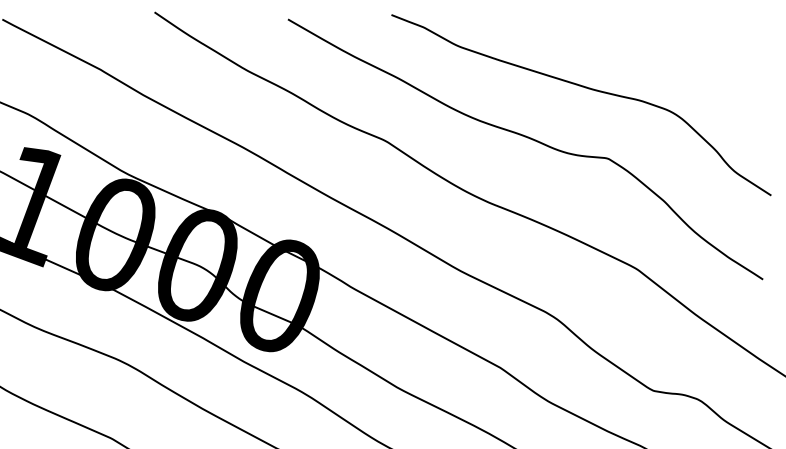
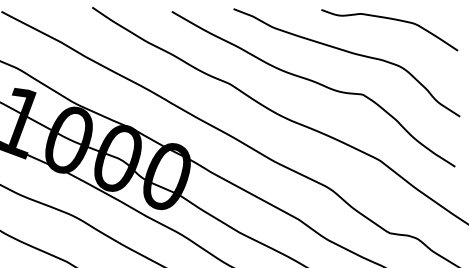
curve: (659, 34) -> (393, 20), added

